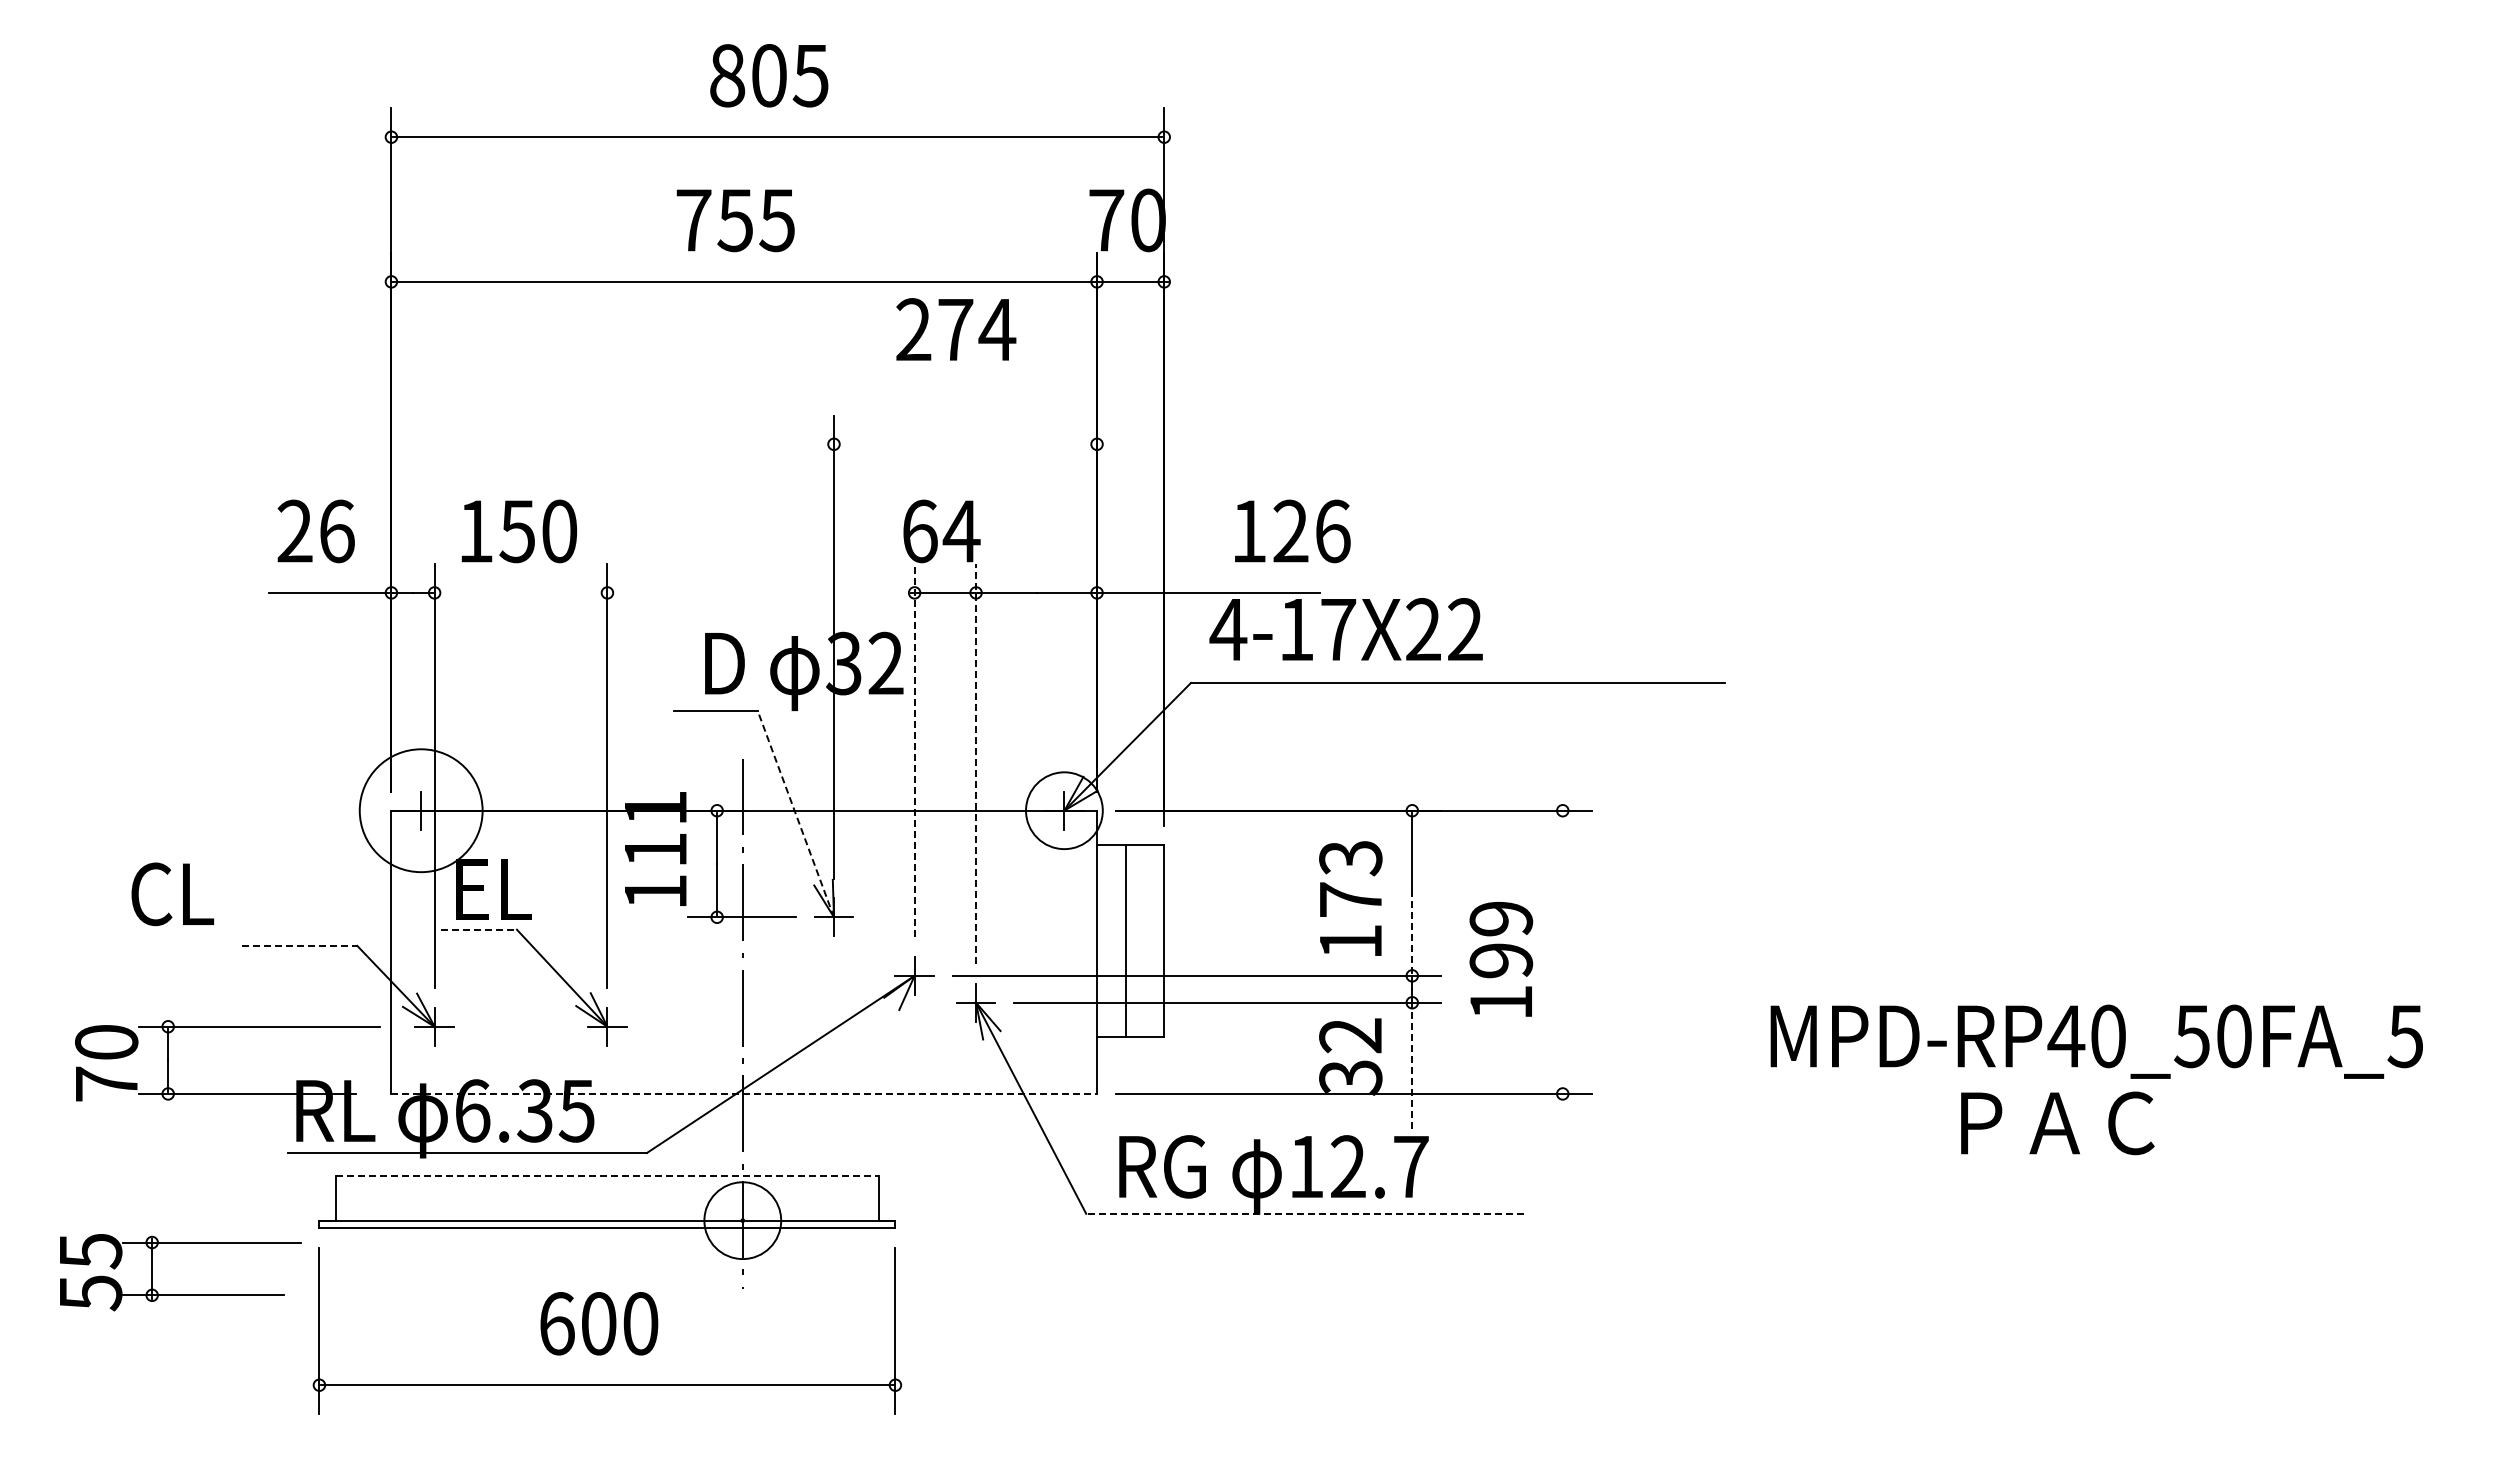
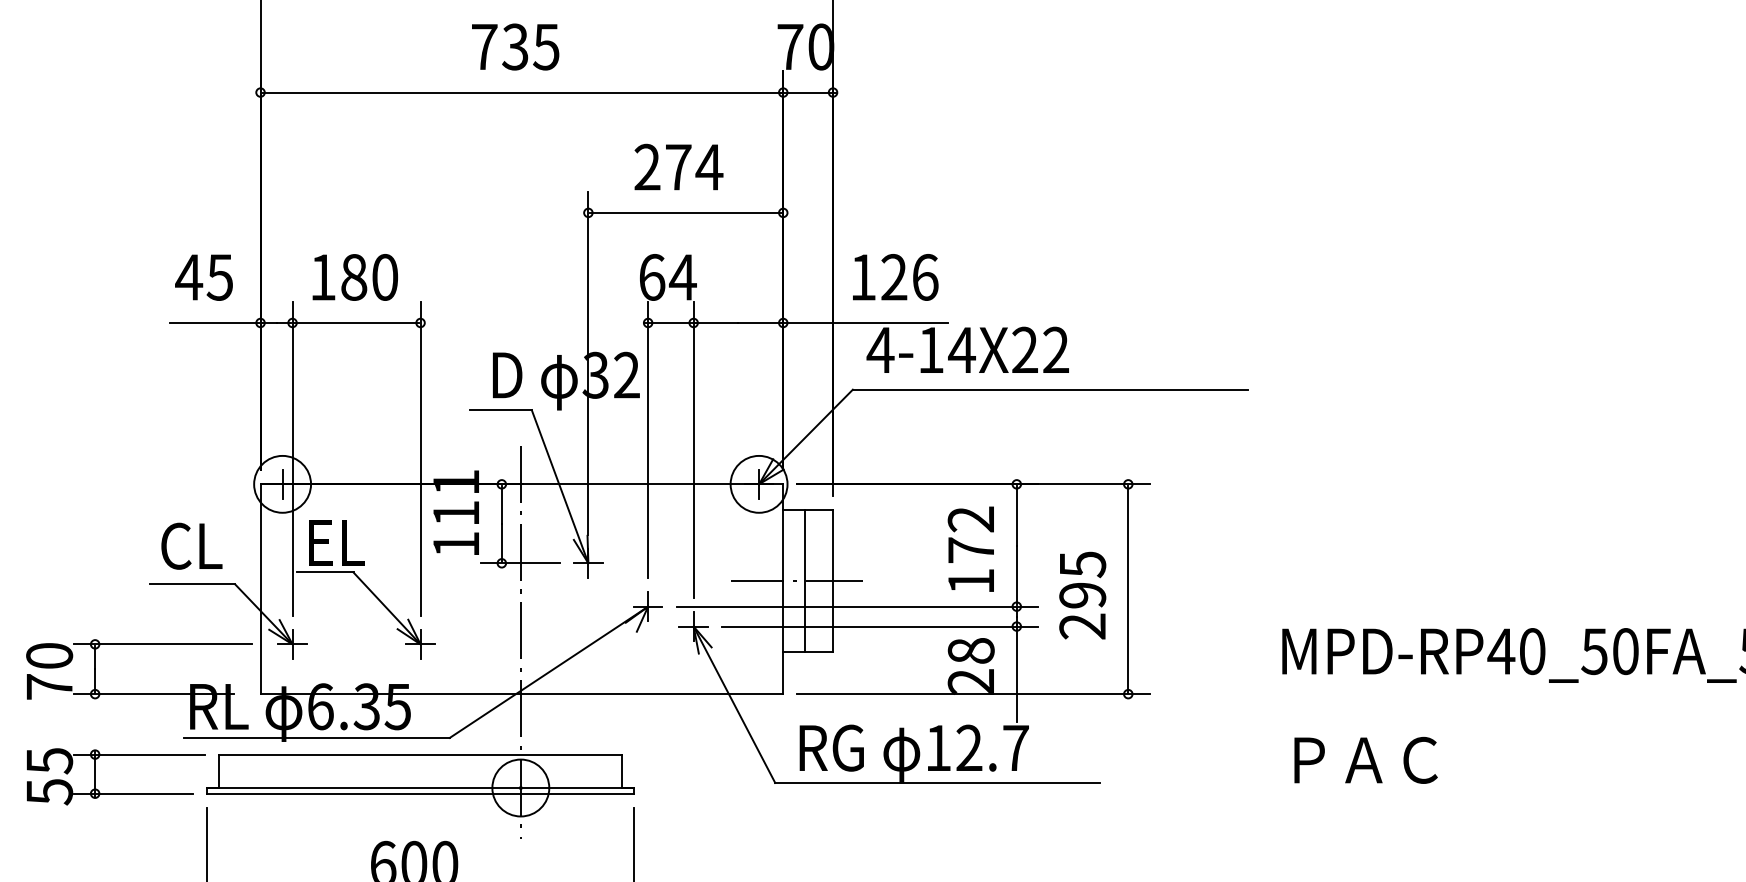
text: (734, 219) -> (514, 46), 755 -> 735
text: (956, 329) -> (679, 167), moved
line: (965, 444) -> (685, 213), added
text: (315, 531) -> (204, 277), 26 -> 45
text: (517, 531) -> (353, 277), 150 -> 180
text: (1292, 531) -> (895, 277), moved
line: (520, 592) -> (356, 322), added
text: (1338, 629) -> (962, 350), 4-17X22 -> 4-14X22
line: (914, 750) -> (648, 439), dashed -> solid
line: (976, 763) -> (693, 449), dashed -> solid
circle: (420, 810) -> (282, 484), size x0.62
line: (795, 813) -> (559, 486), dashed -> solid
text: (1350, 858) -> (971, 519), 173 -> 172
text: (172, 894) -> (191, 546), moved
line: (479, 929) -> (325, 572), dashed -> solid
line: (1412, 933) -> (1016, 575), dashed -> solid
line: (1114, 941) -> (796, 581), added
line: (299, 945) -> (192, 584), dashed -> solid
line: (1562, 952) -> (1128, 589), added
text: (1501, 960) -> (1082, 595), 199 -> 295
text: (1350, 1056) -> (971, 666), 32 -> 28
line: (1412, 1066) -> (1016, 673), dashed -> solid
line: (744, 1093) -> (522, 693), dashed -> solid
text: (2057, 1123) -> (1365, 760), moved
line: (607, 1175) -> (420, 754), dashed -> solid
line: (1305, 1213) -> (937, 782), dashed -> solid
part: (180, 1294) -> (116, 793), moved

